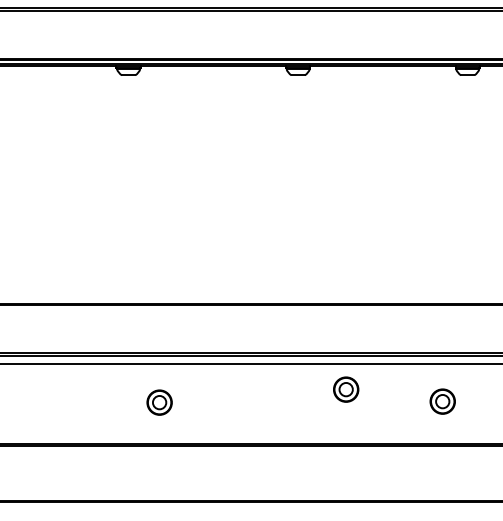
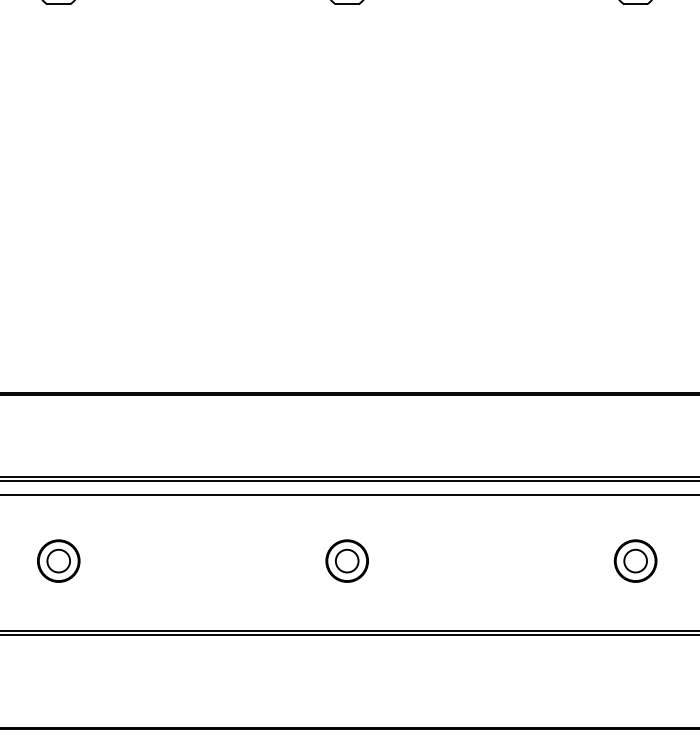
part: (346, 389) -> (347, 560), moved
part: (442, 401) -> (635, 560), moved
part: (159, 402) -> (58, 560), moved

